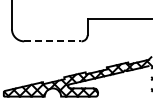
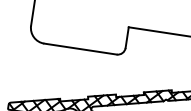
line: (52, 41) -> (80, 49), dashed -> solid

